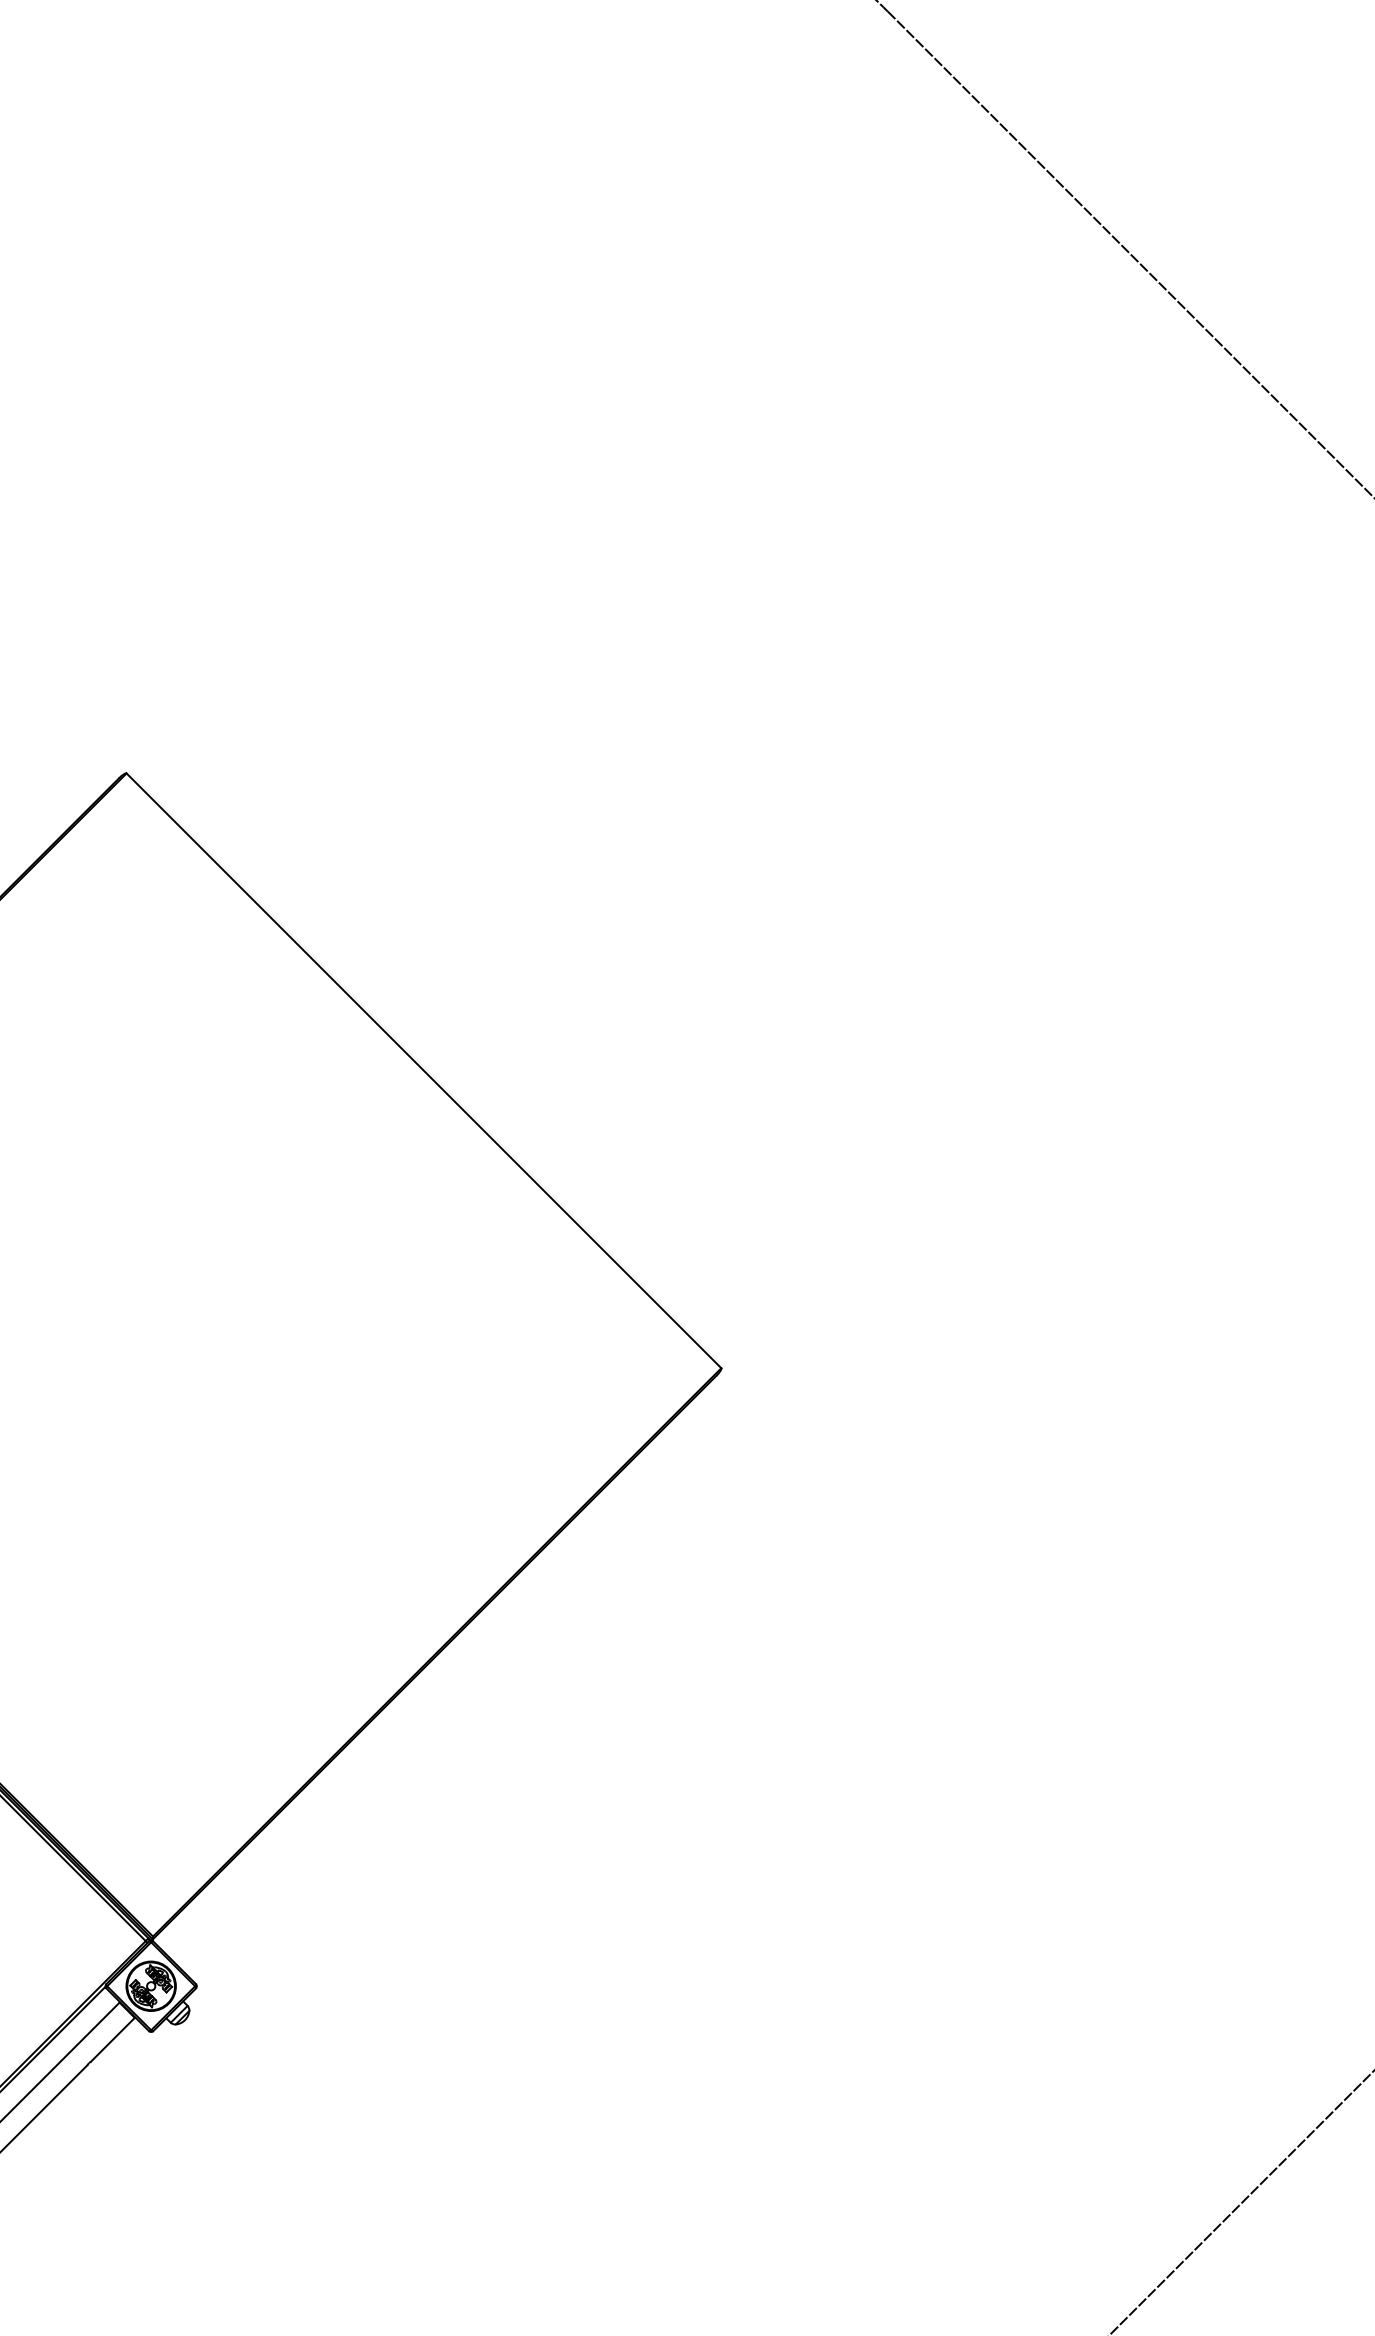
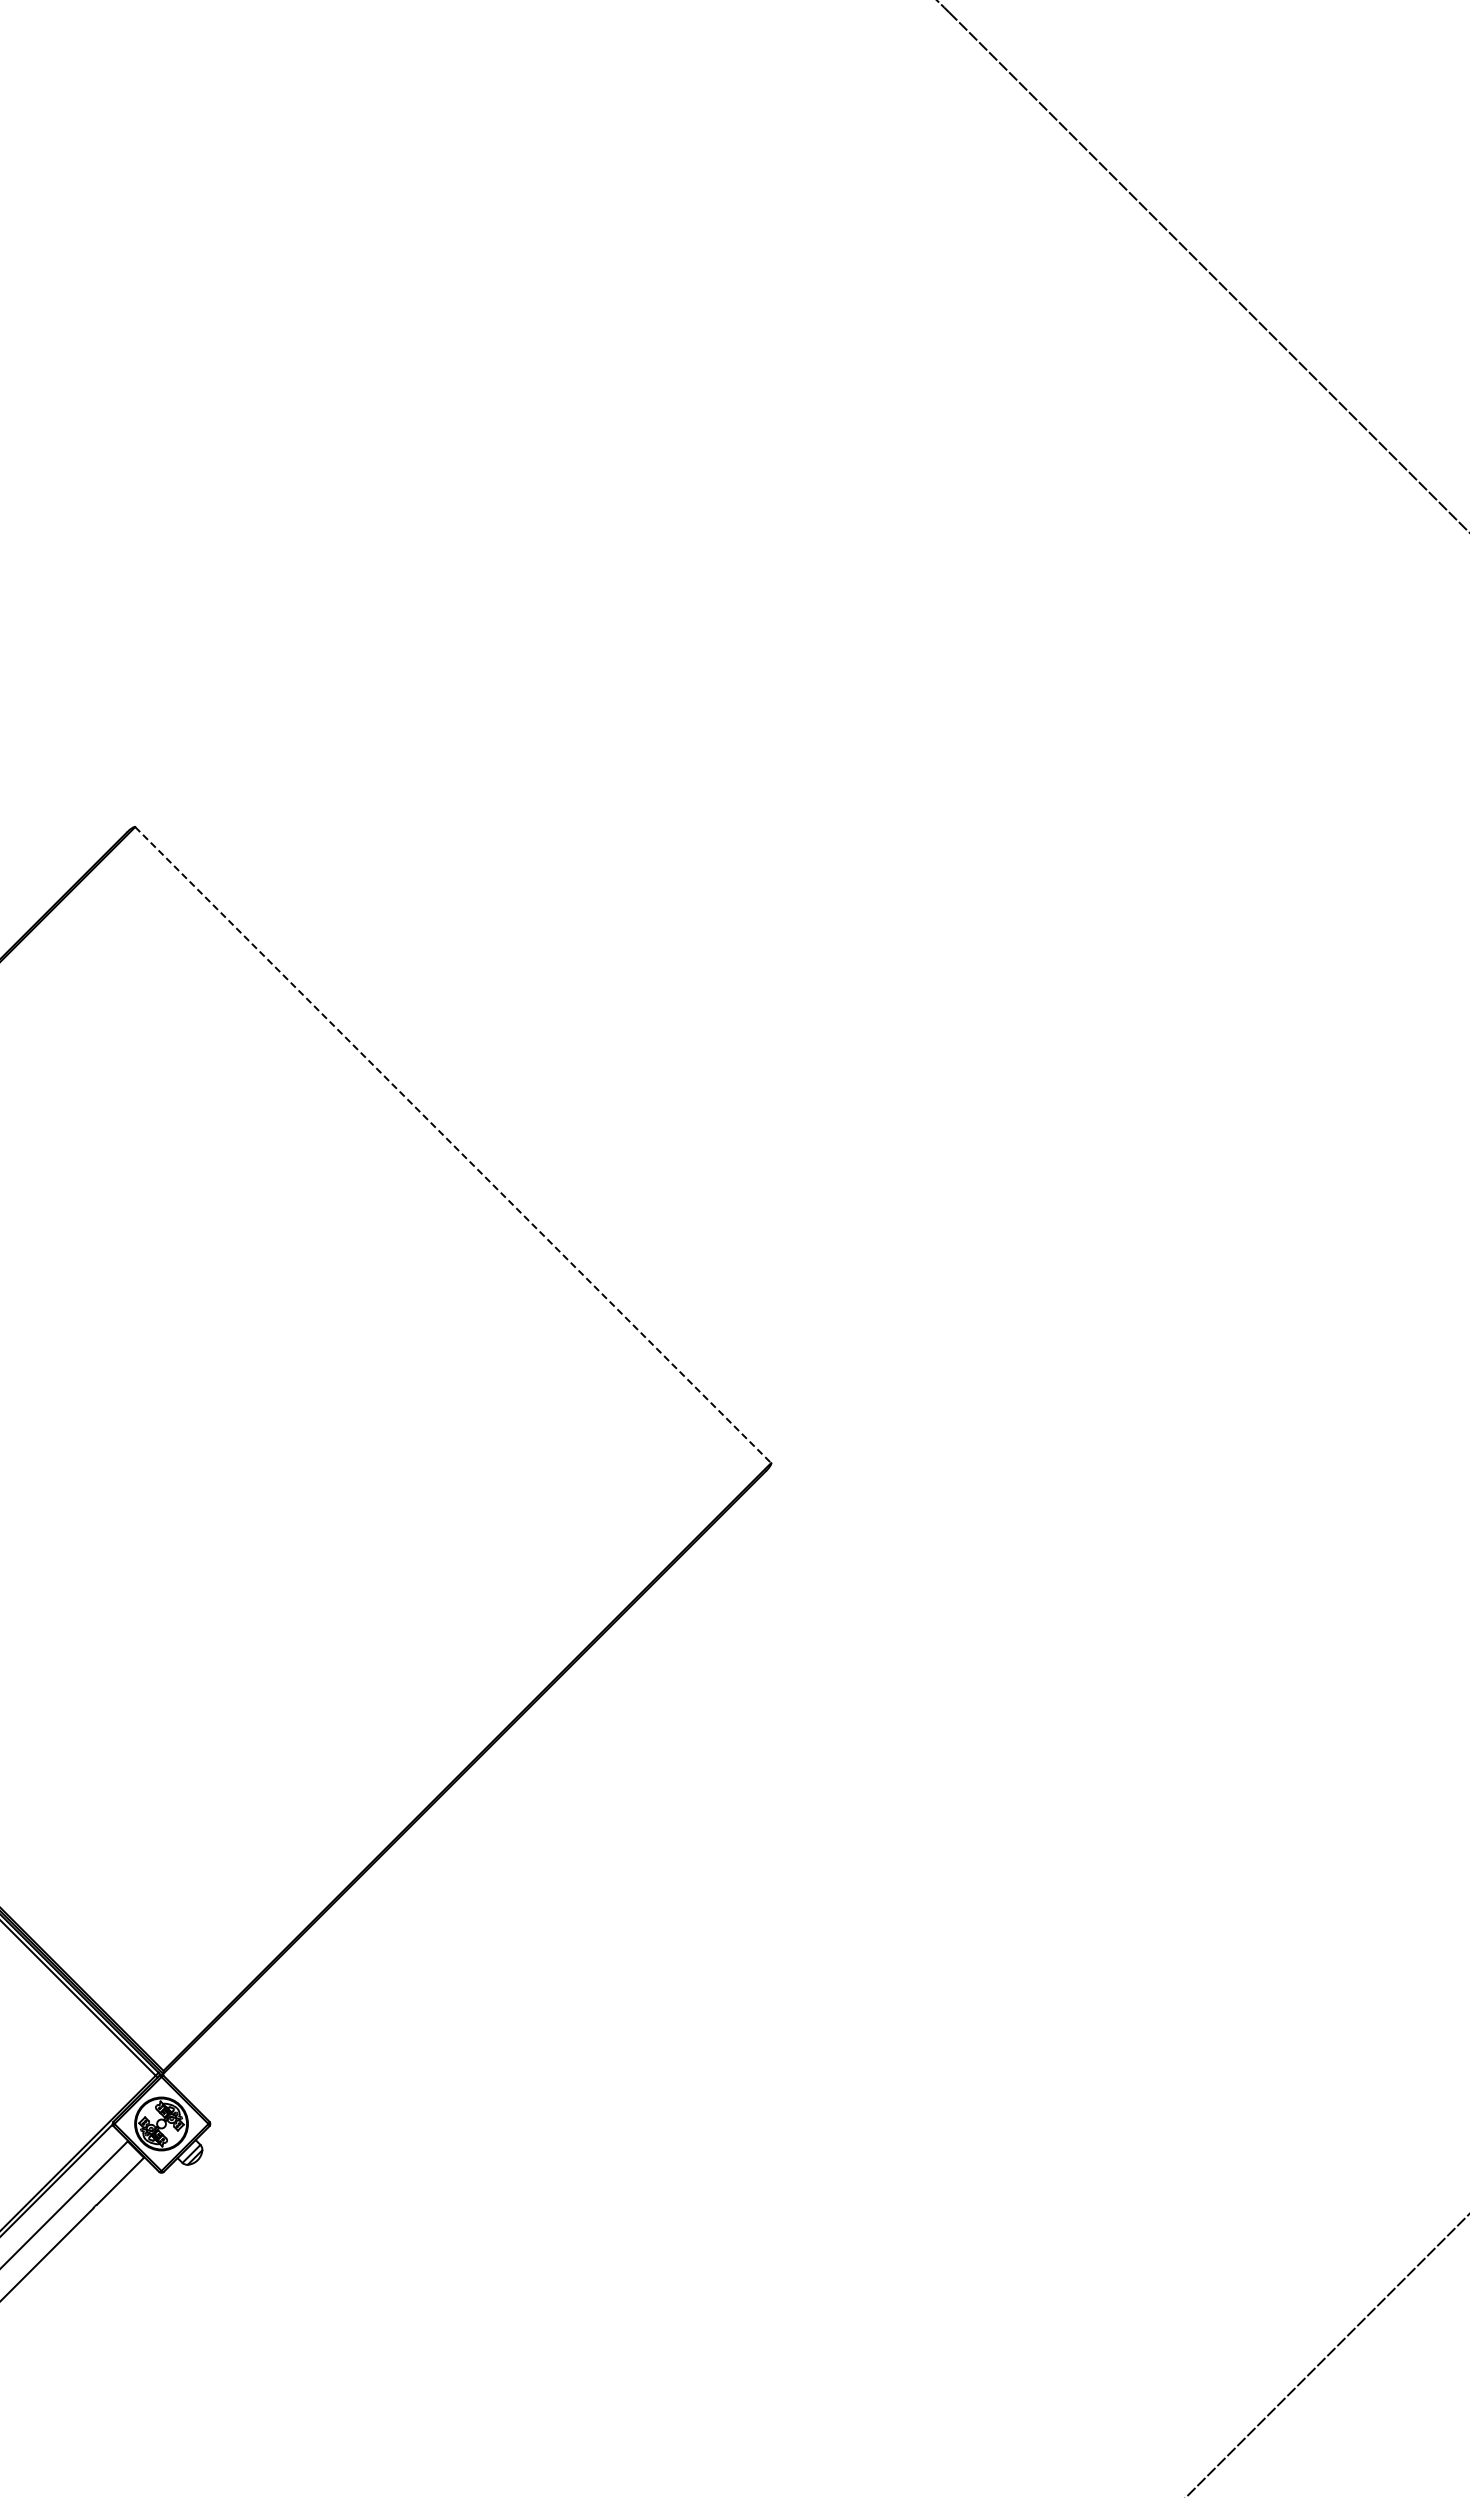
line: (424, 1071) -> (453, 1145), solid -> dashed

